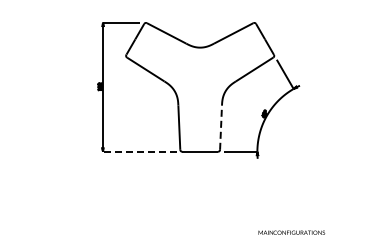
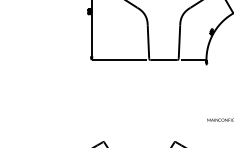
line: (221, 126) -> (179, 41), dashed -> solid
line: (139, 151) -> (118, 59), dashed -> solid

